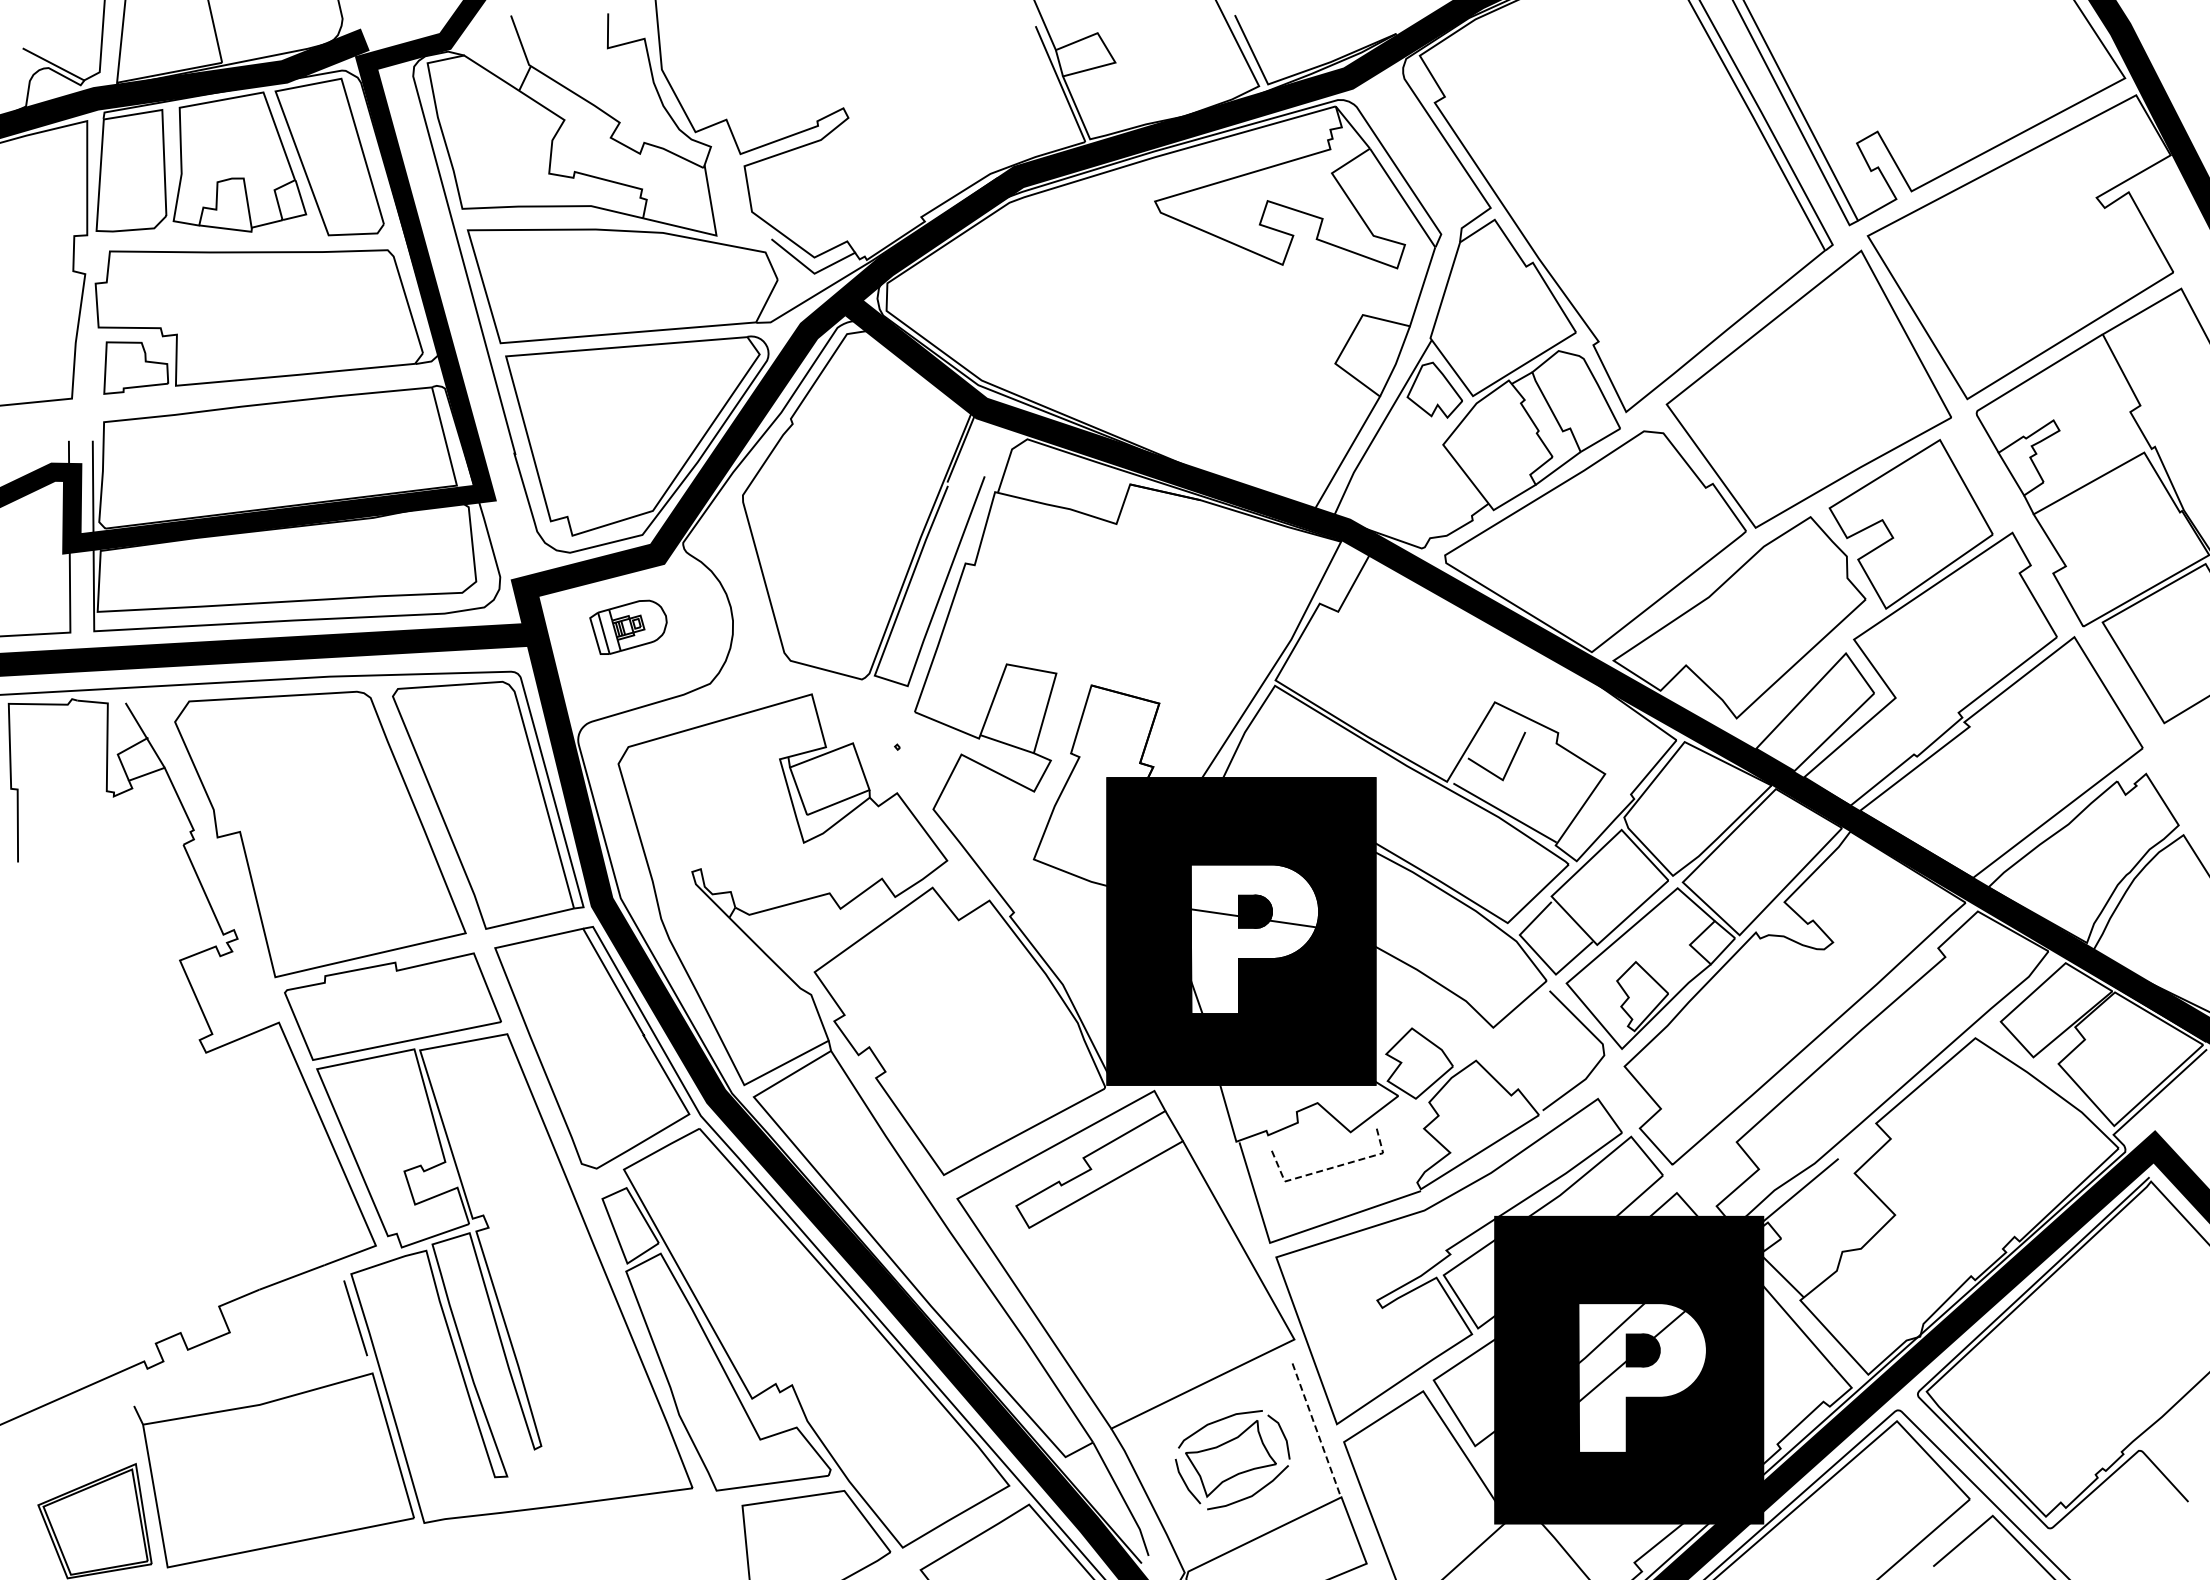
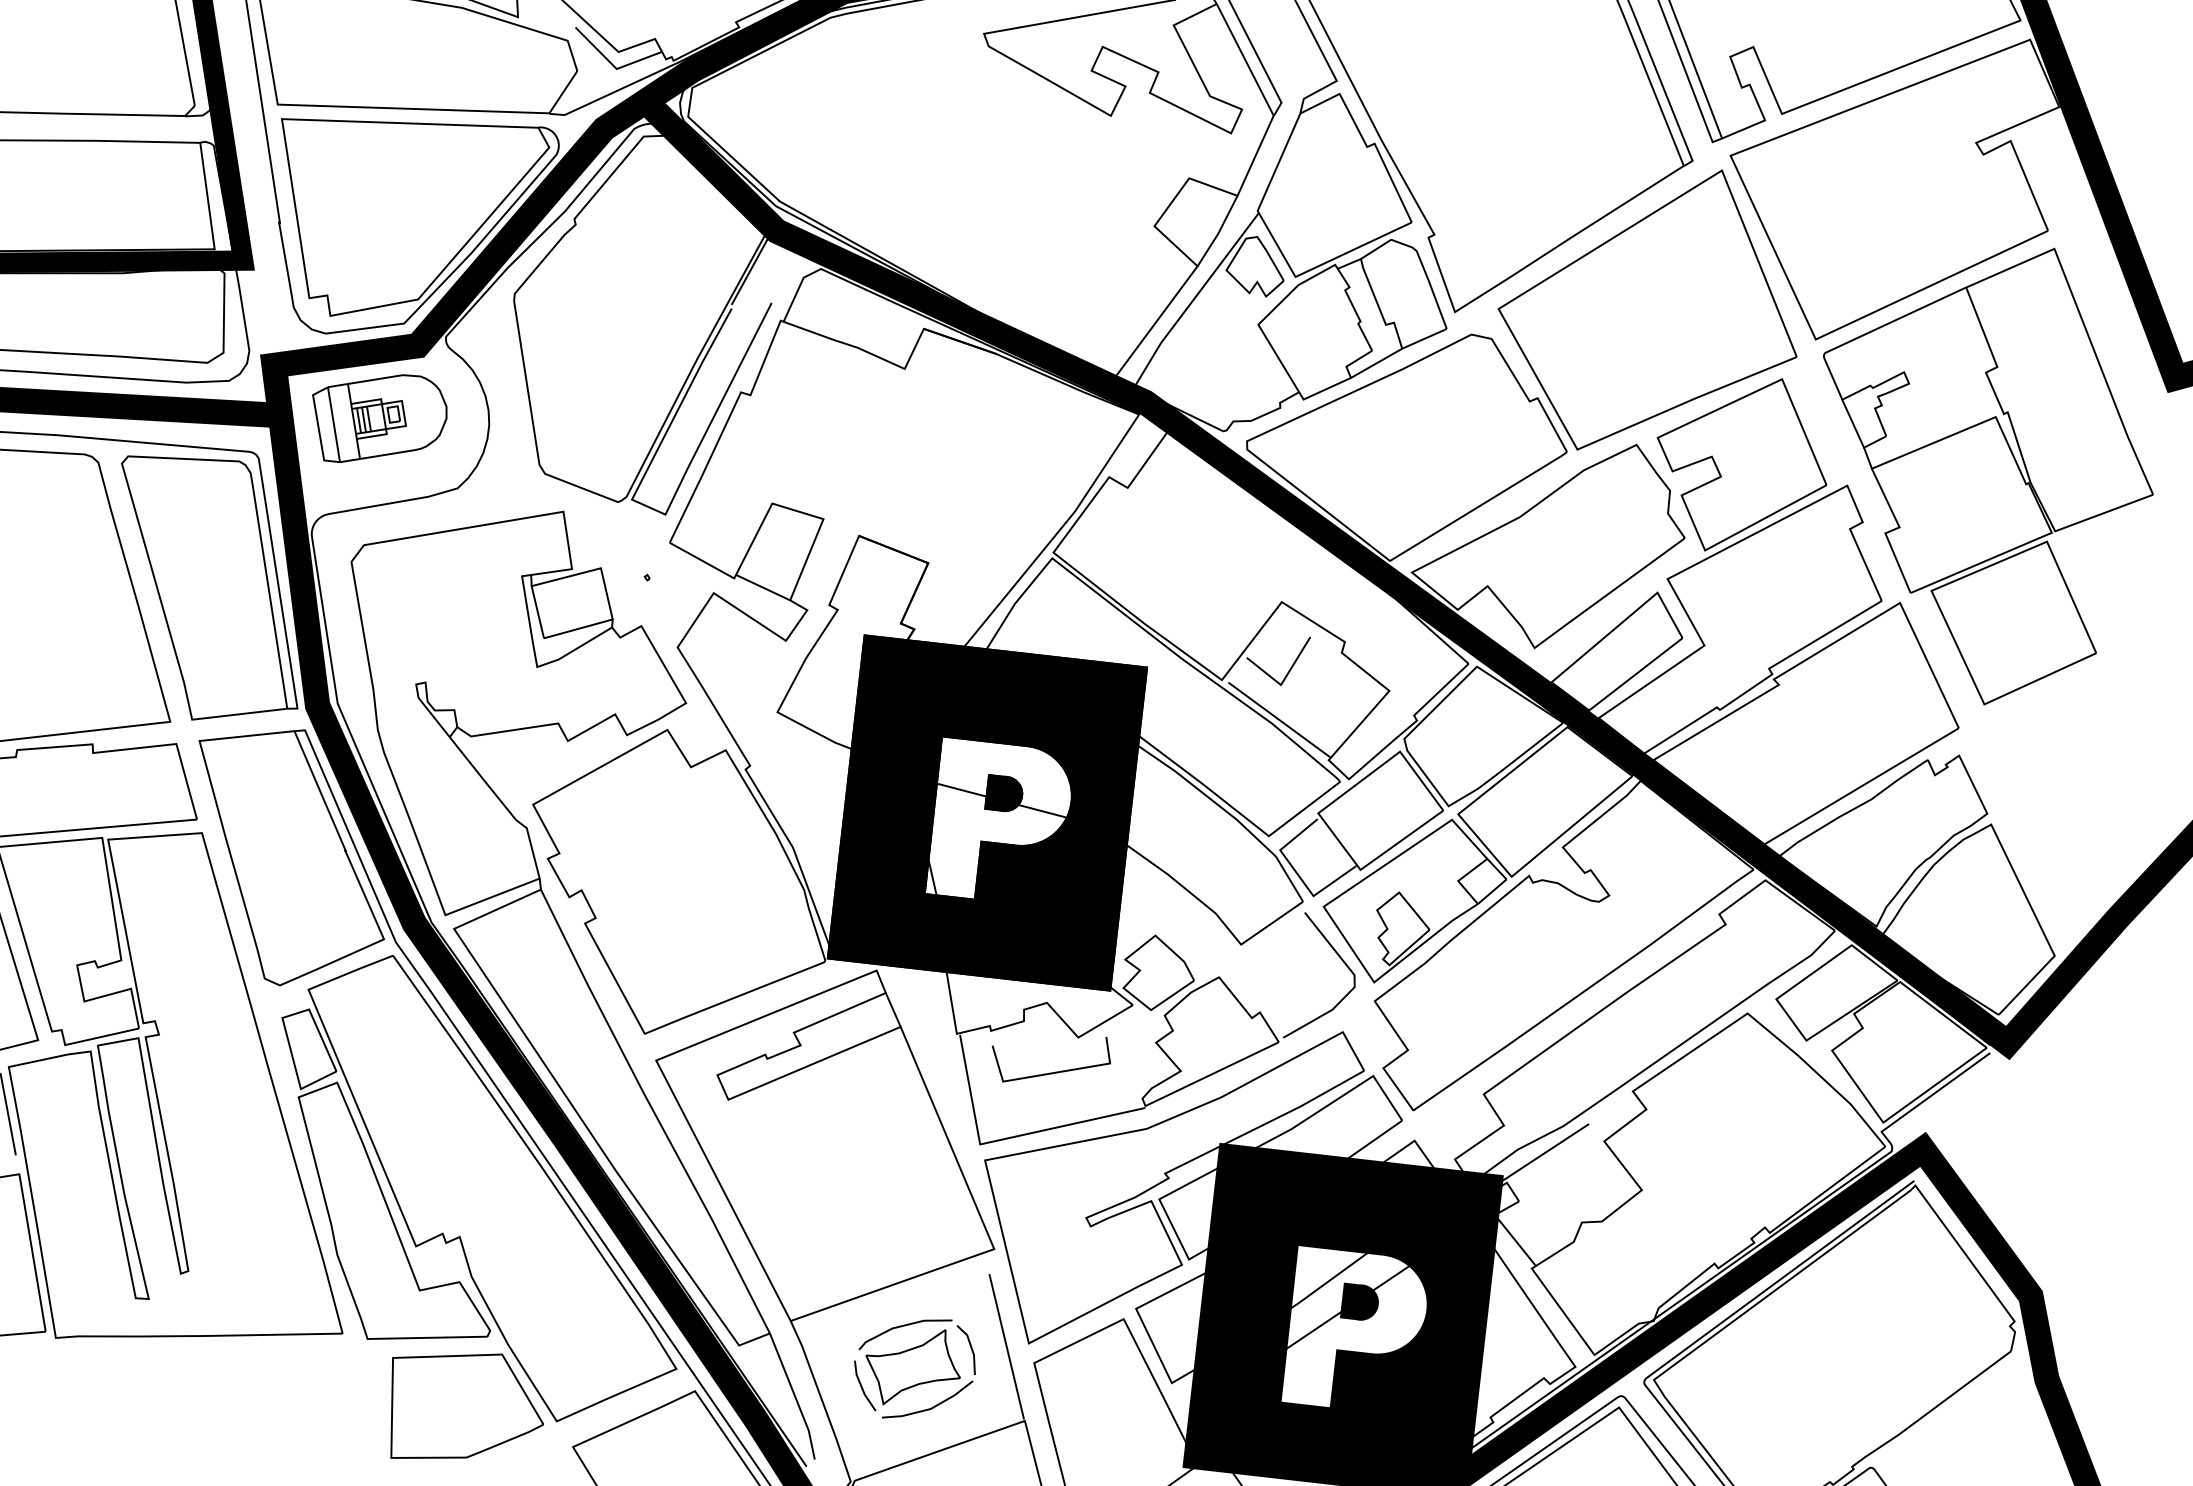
part: (628, 627) -> (378, 419), size x1.67
line: (1328, 1168) -> (1050, 1073), dashed -> solid
line: (1316, 1429) -> (1006, 1346), dashed -> solid

